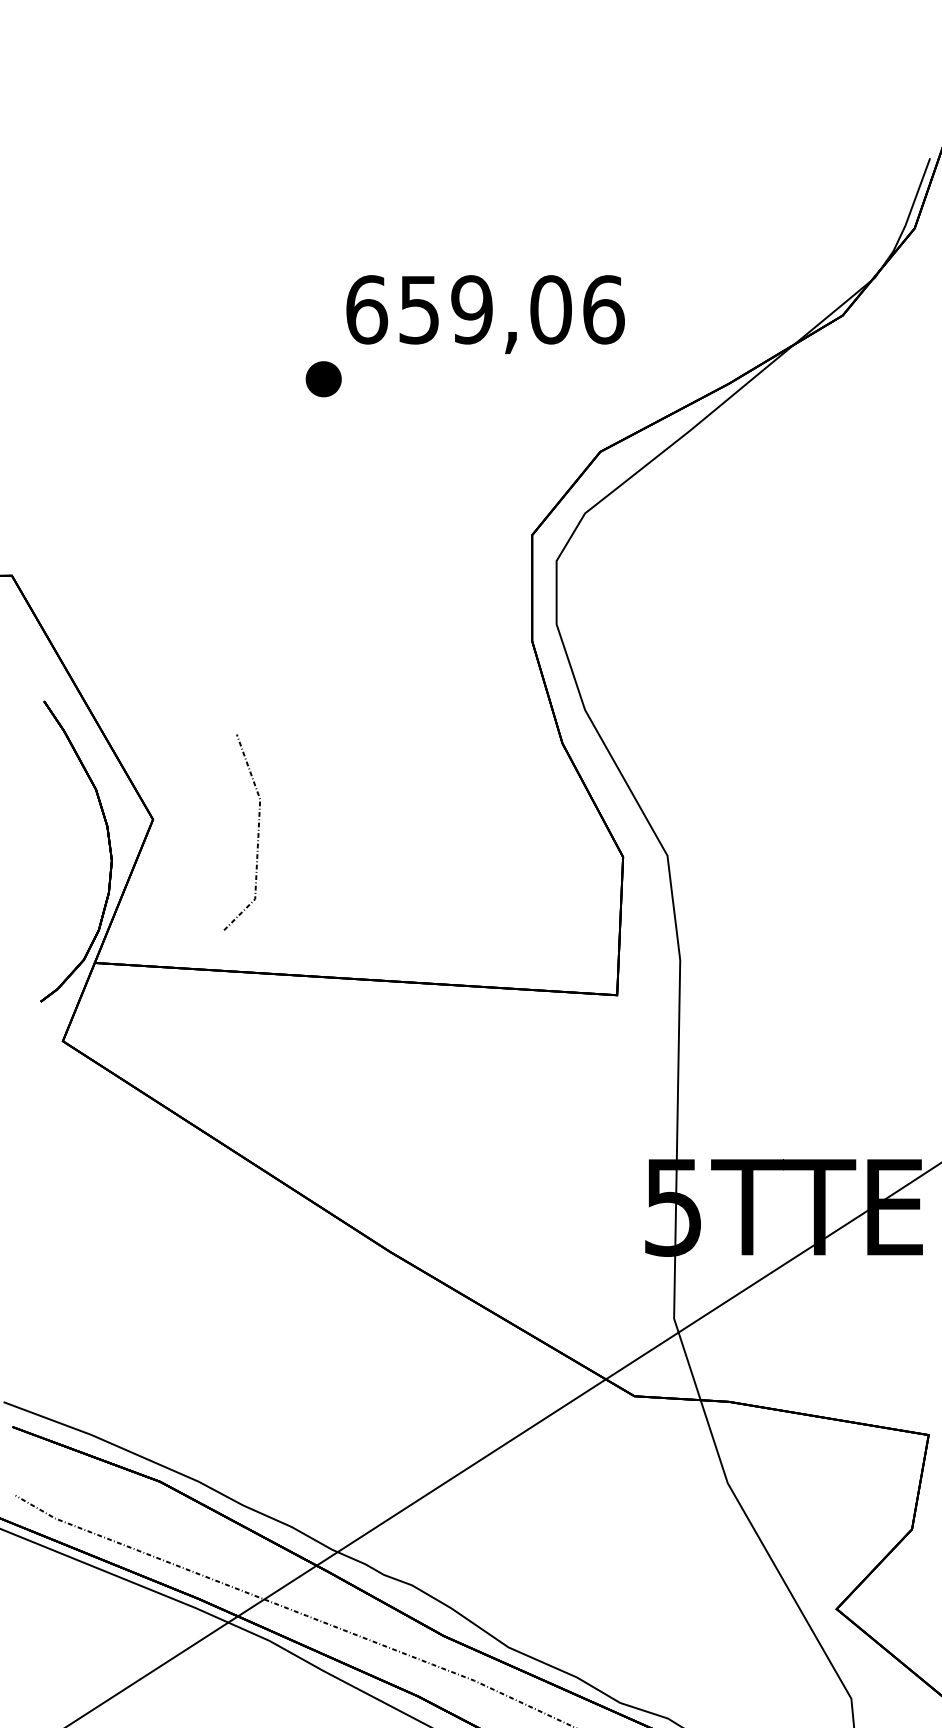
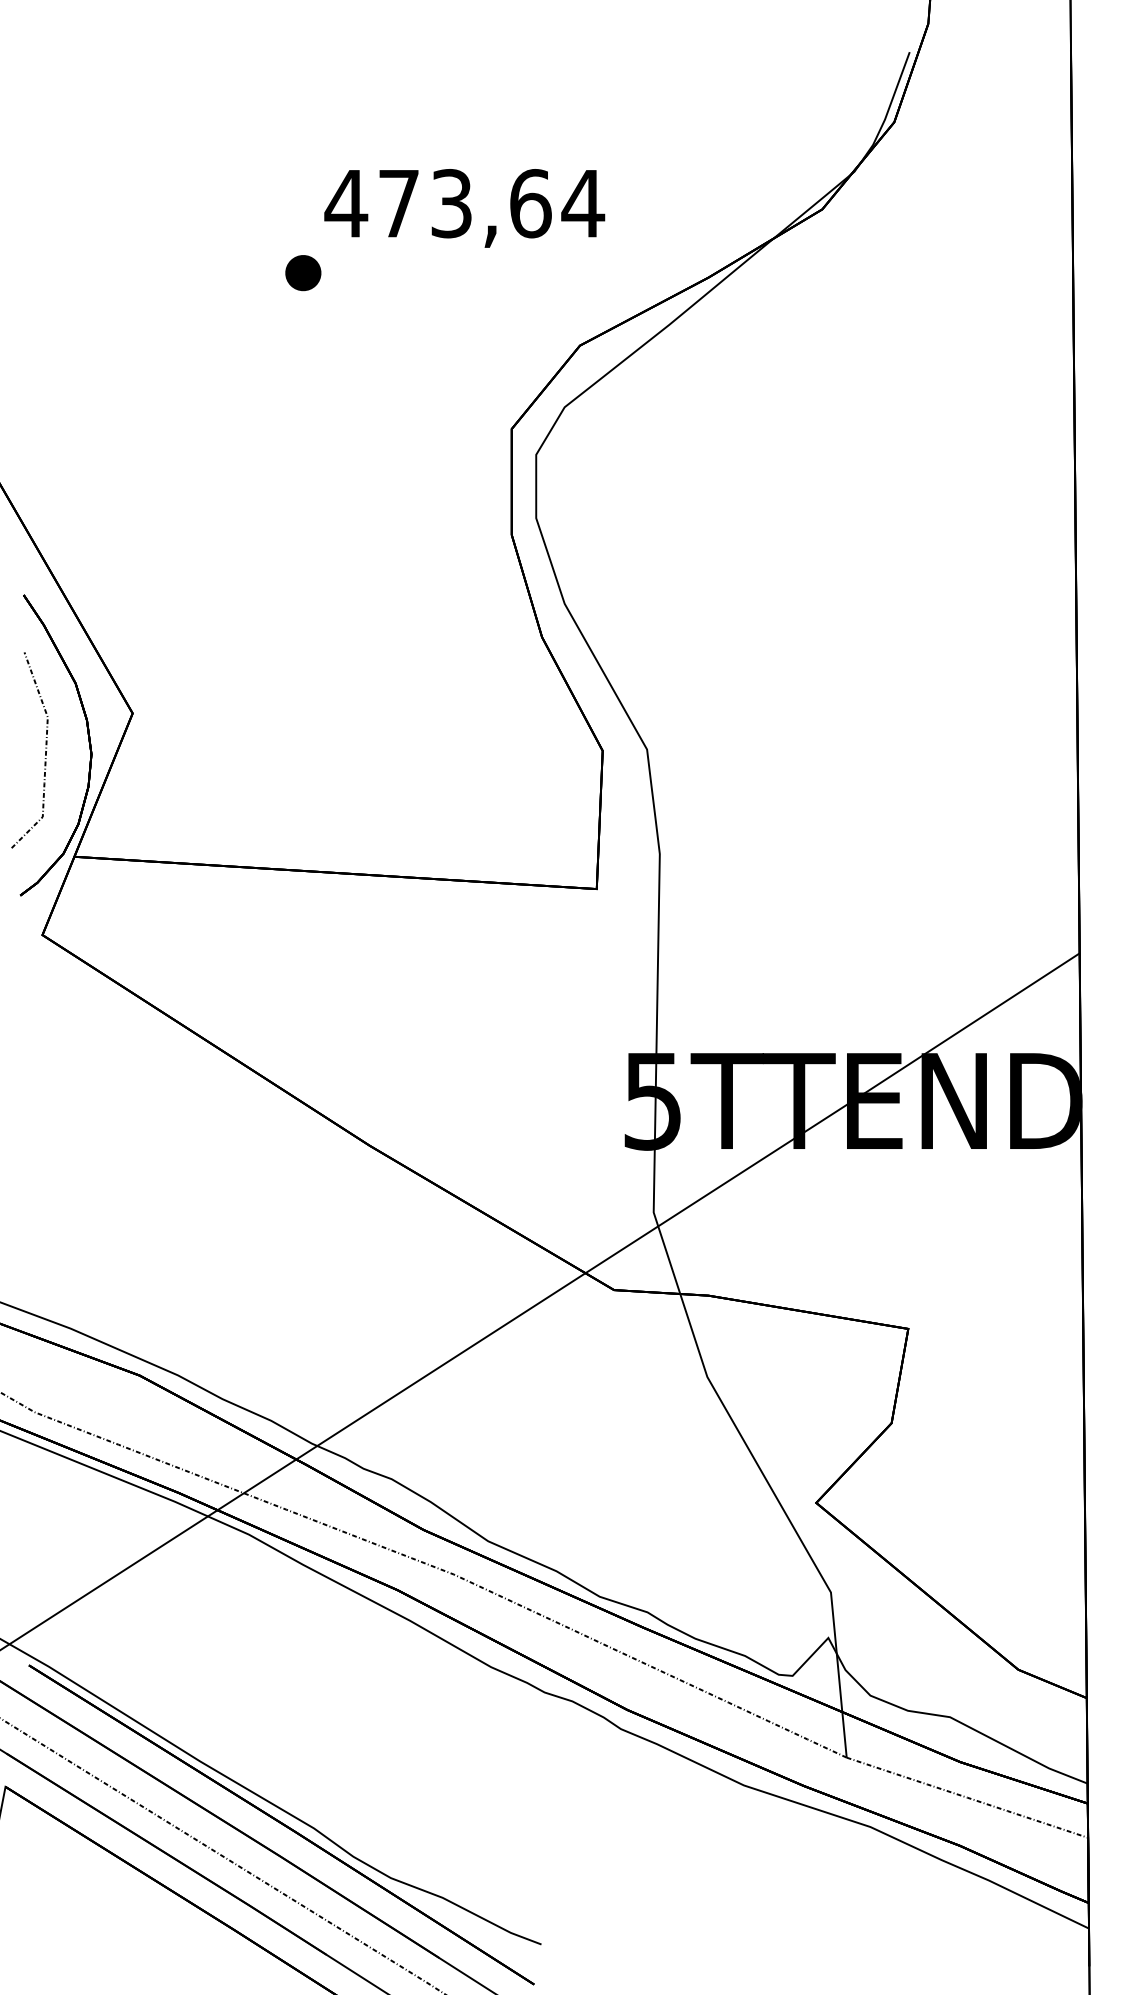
text: (484, 309) -> (464, 203), 659,06 -> 473,64
curve: (257, 833) -> (45, 751), moved

